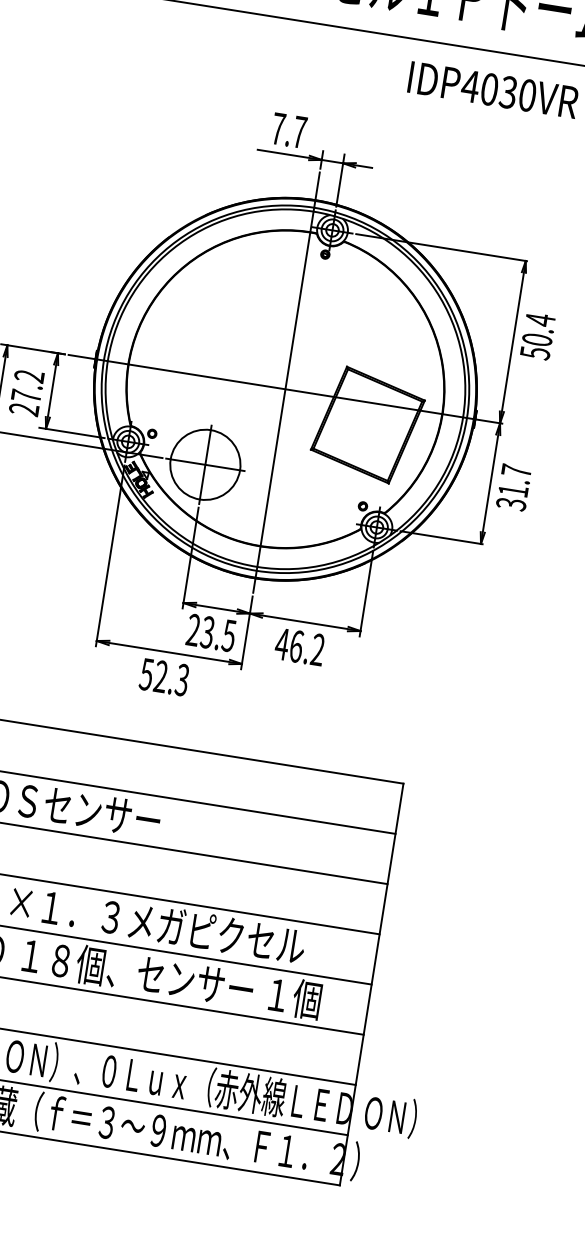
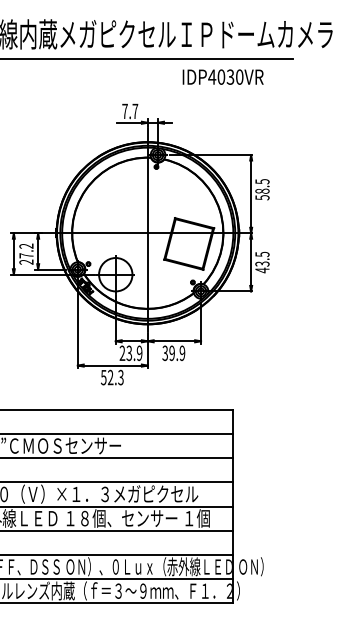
text: (539, 327) -> (262, 185), 50.4 -> 58.5
text: (513, 487) -> (262, 262), 31.7 -> 43.5
text: (229, 634) -> (139, 352), 23.5 -> 23.9
text: (299, 647) -> (173, 353), 46.2 -> 39.9

